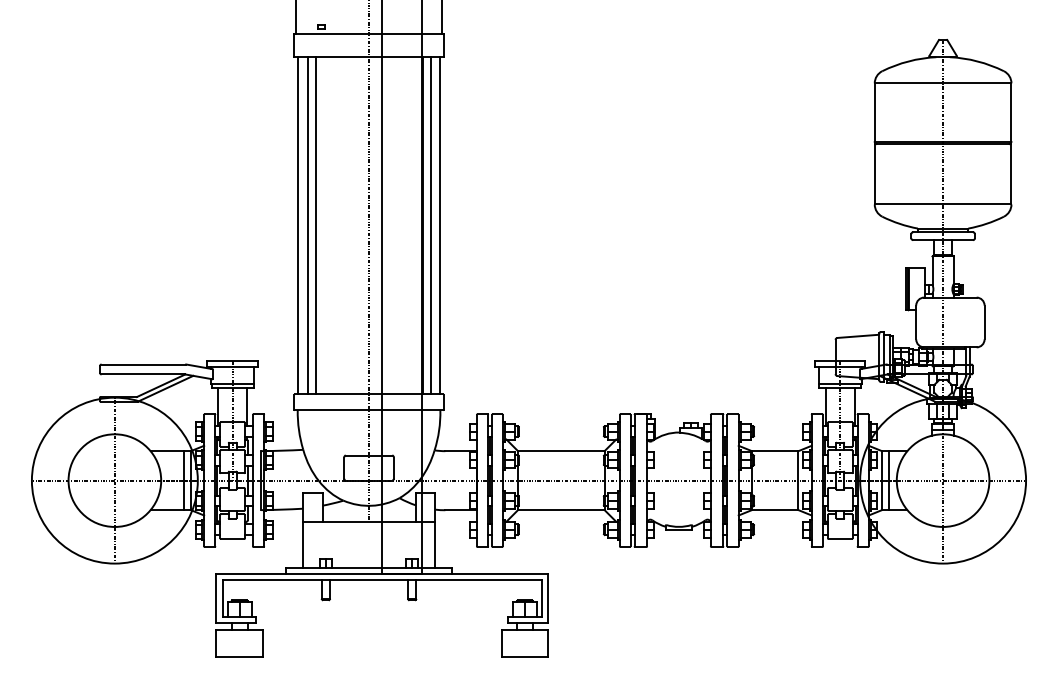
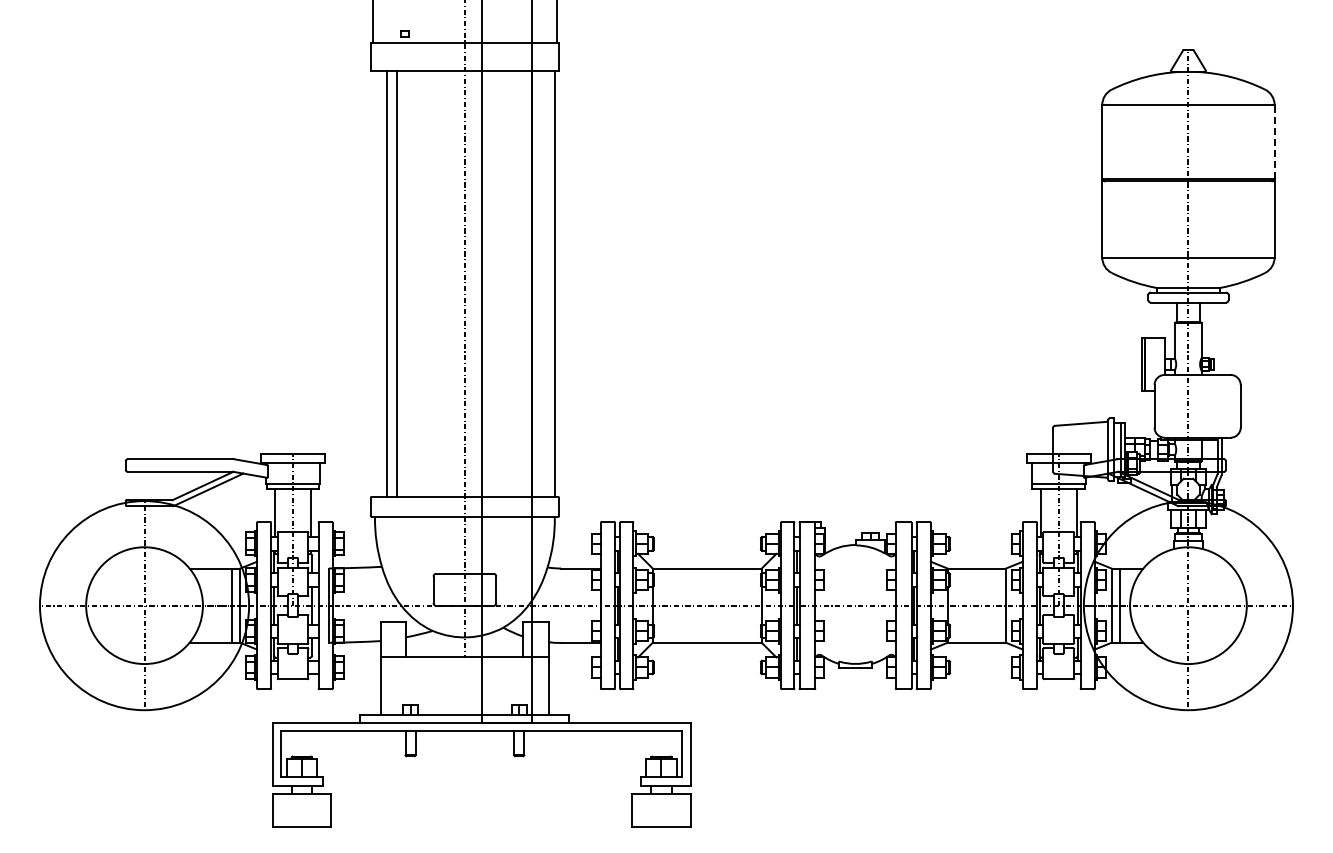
line: (1011, 112) -> (1274, 141), solid -> dashed
line: (297, 225) -> (374, 283), removed
line: (430, 225) -> (542, 283), removed

